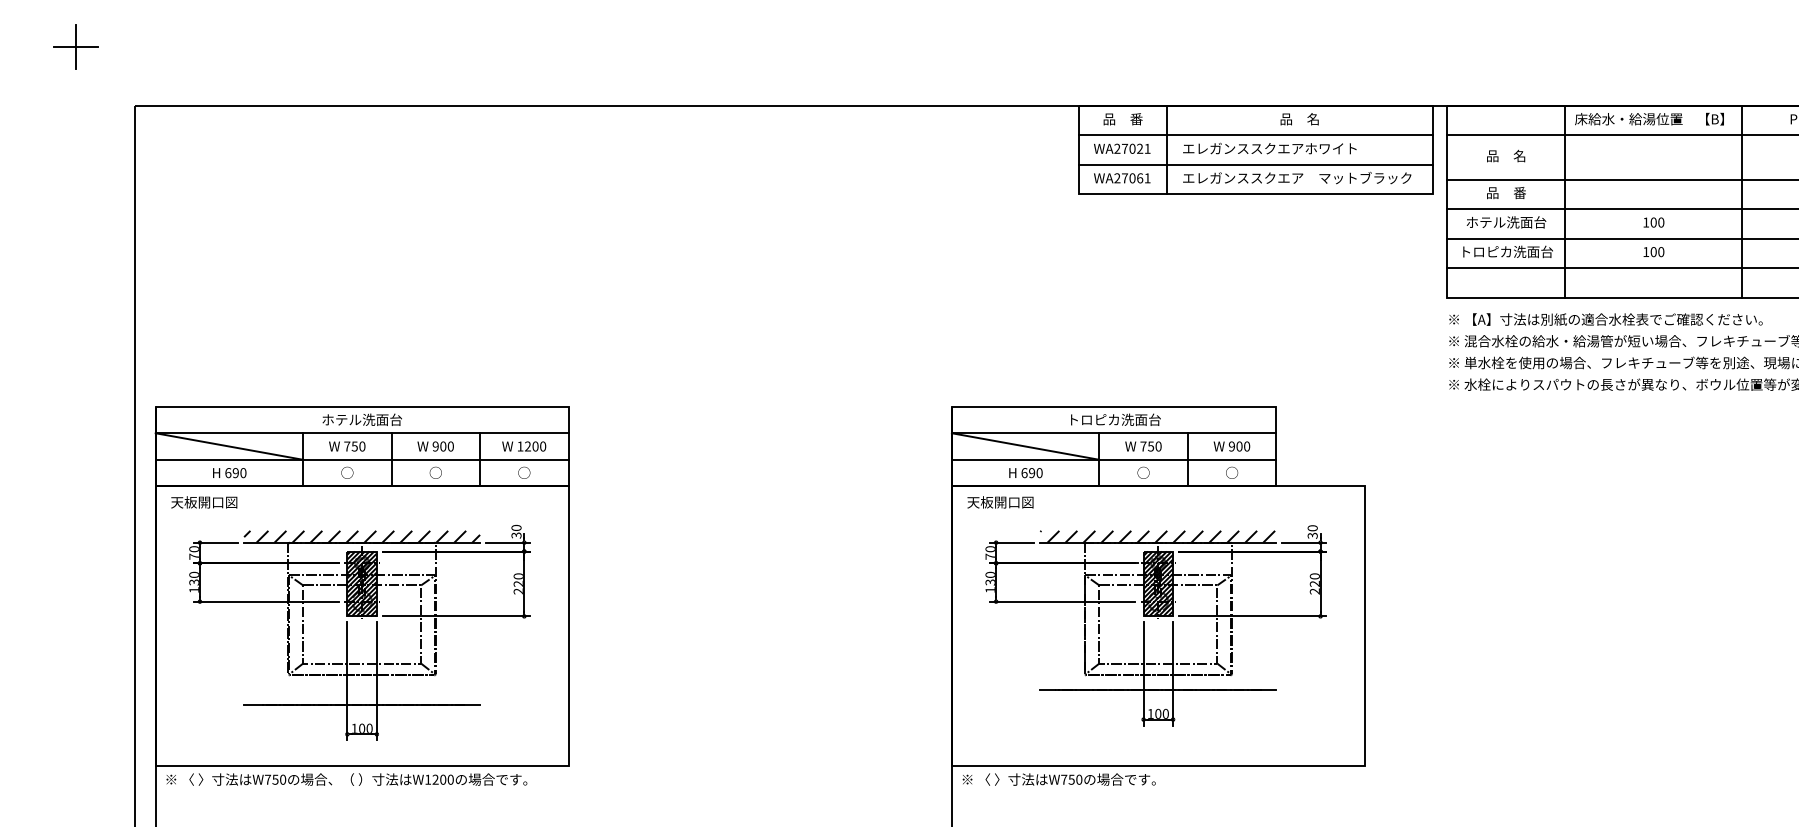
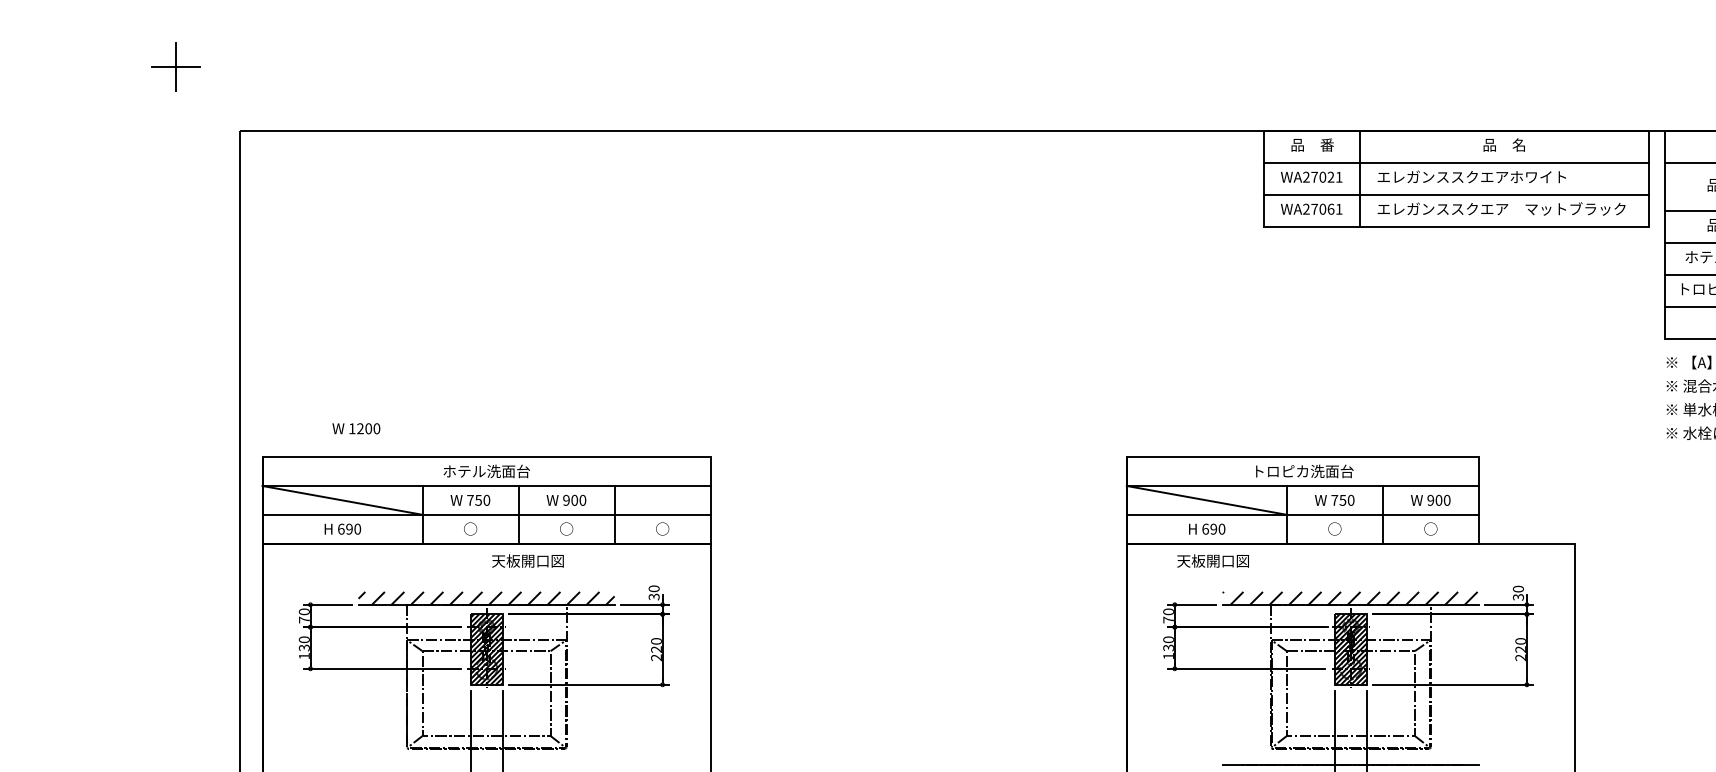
text: (524, 446) -> (356, 428), moved
text: (204, 502) -> (528, 561), moved
text: (1000, 502) -> (1213, 561), moved

